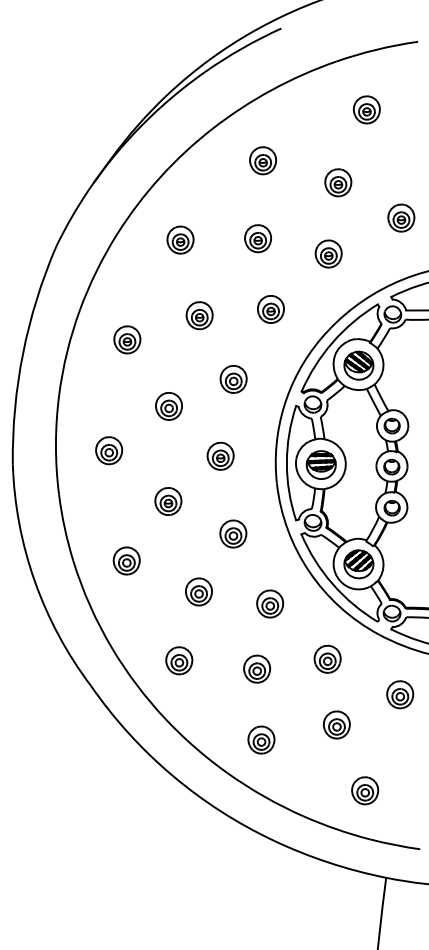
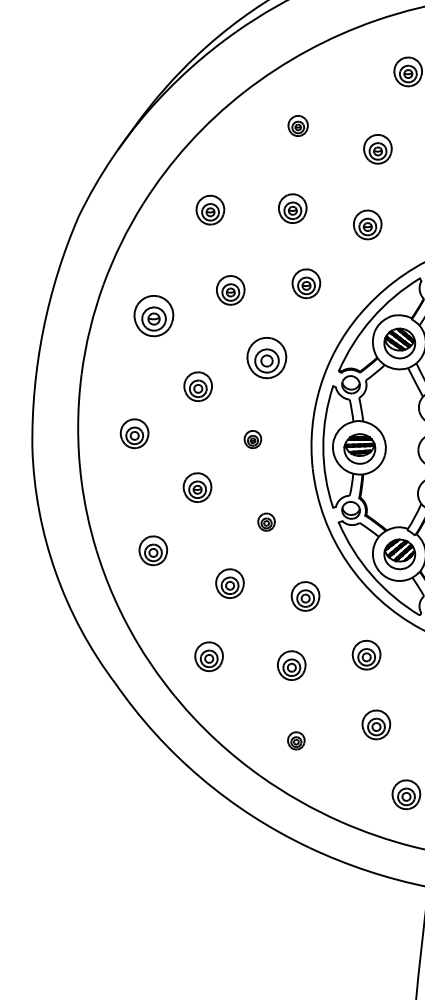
part: (263, 160) -> (298, 125), size x0.7
part: (127, 339) -> (154, 315), size x1.4
part: (233, 379) -> (266, 358), size x1.4
part: (220, 455) -> (252, 438), size x0.6
part: (233, 533) -> (266, 521), size x0.6
part: (261, 739) -> (296, 740), size x0.6

